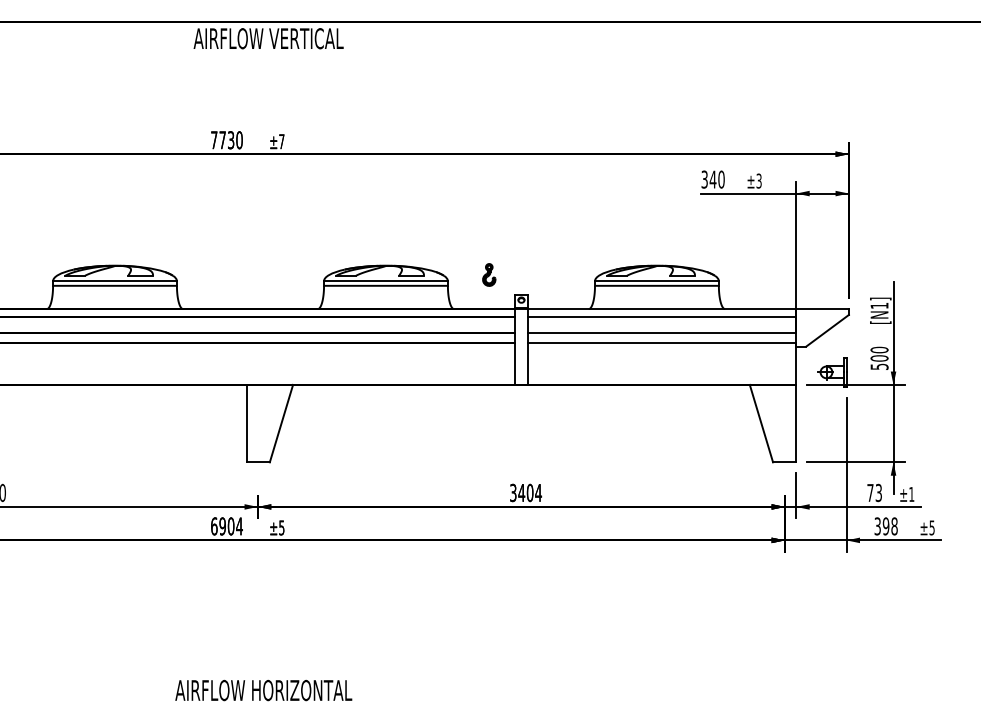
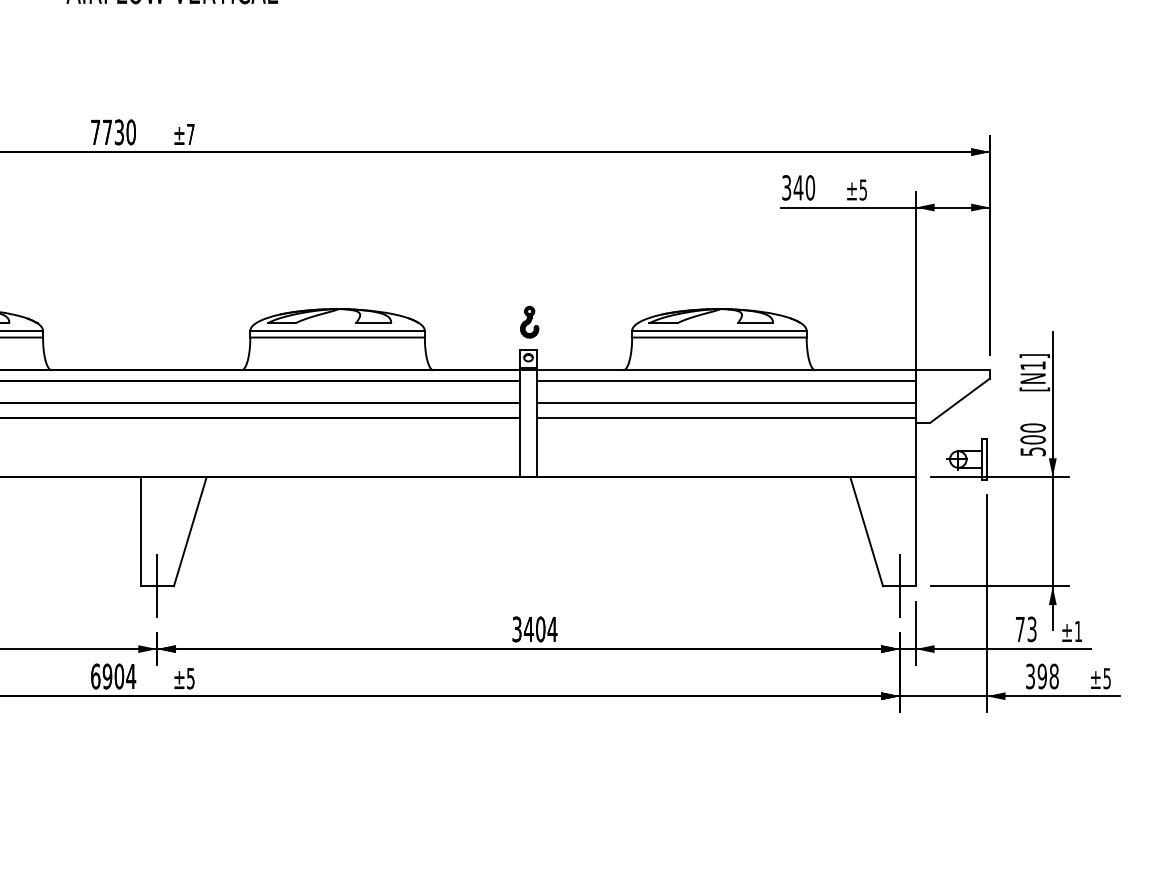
text: (758, 179) -> (862, 187), ±3 -> ±5
part: (489, 274) -> (529, 321), moved
line: (257, 461) -> (156, 585), added
line: (784, 461) -> (899, 585), added

